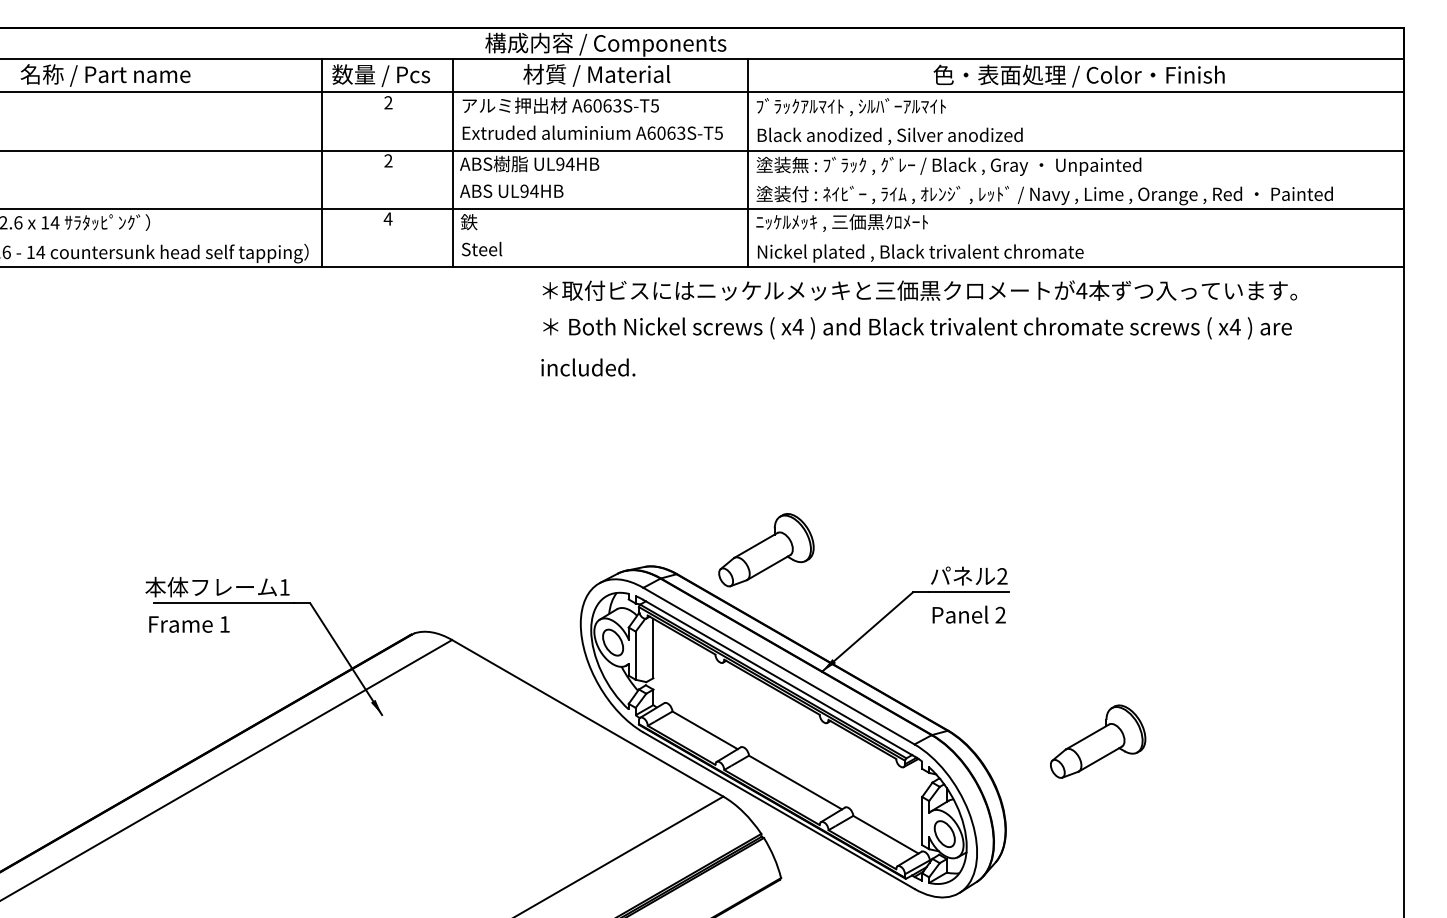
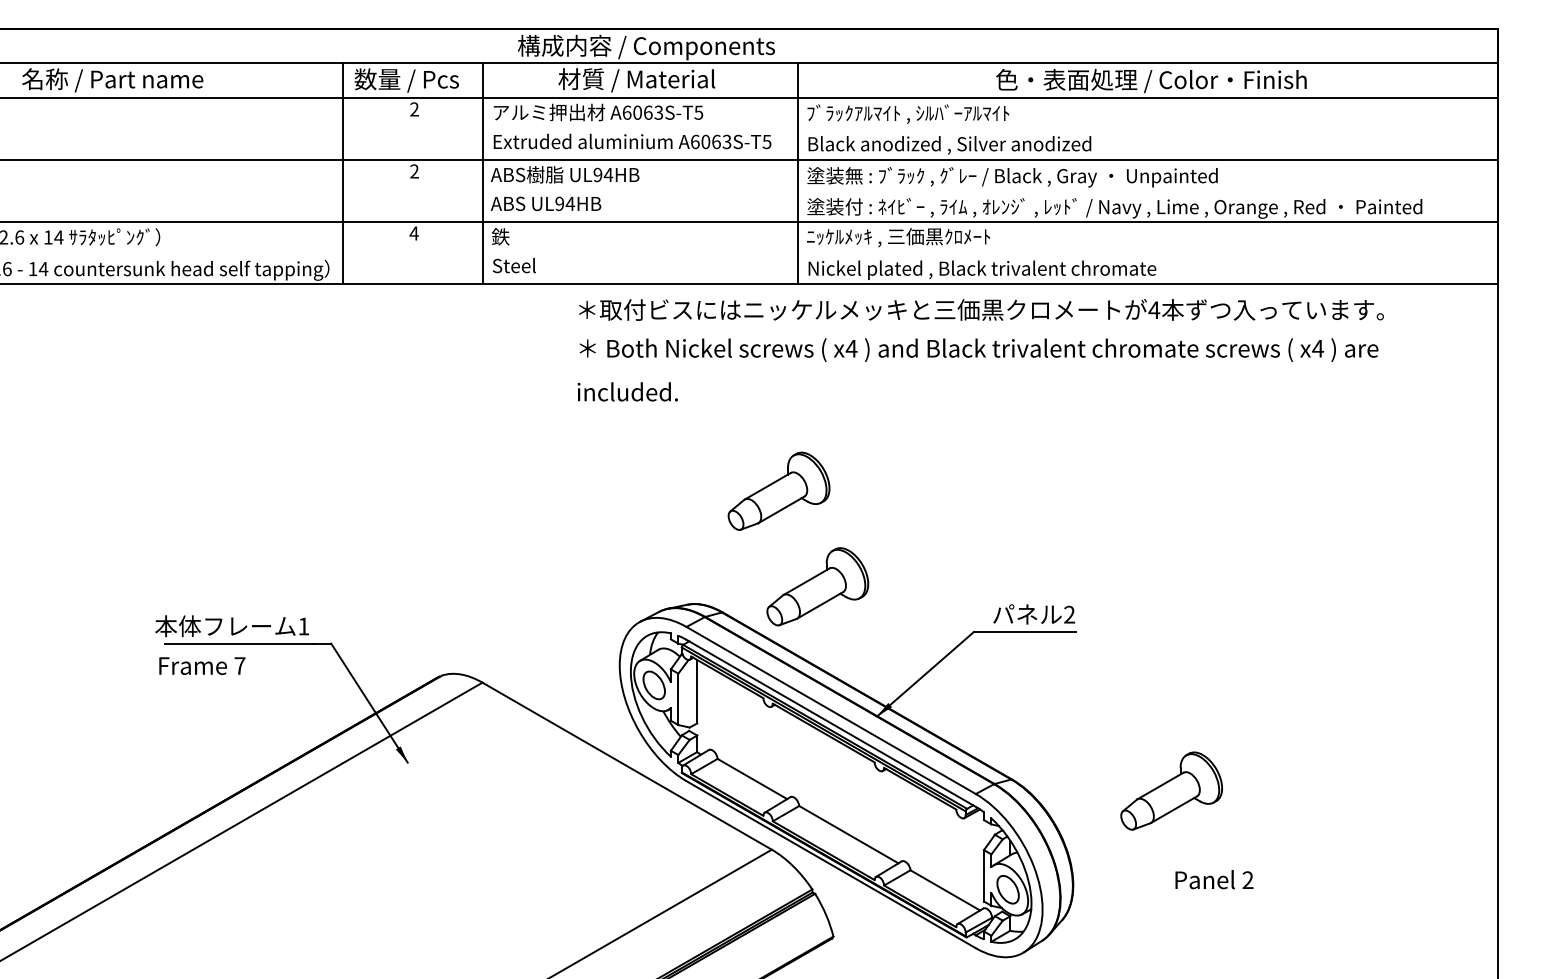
part: (730, 460) -> (779, 491), added
text: (968, 614) -> (1213, 879), moved
text: (224, 624) -> (239, 666), 1 -> 7

